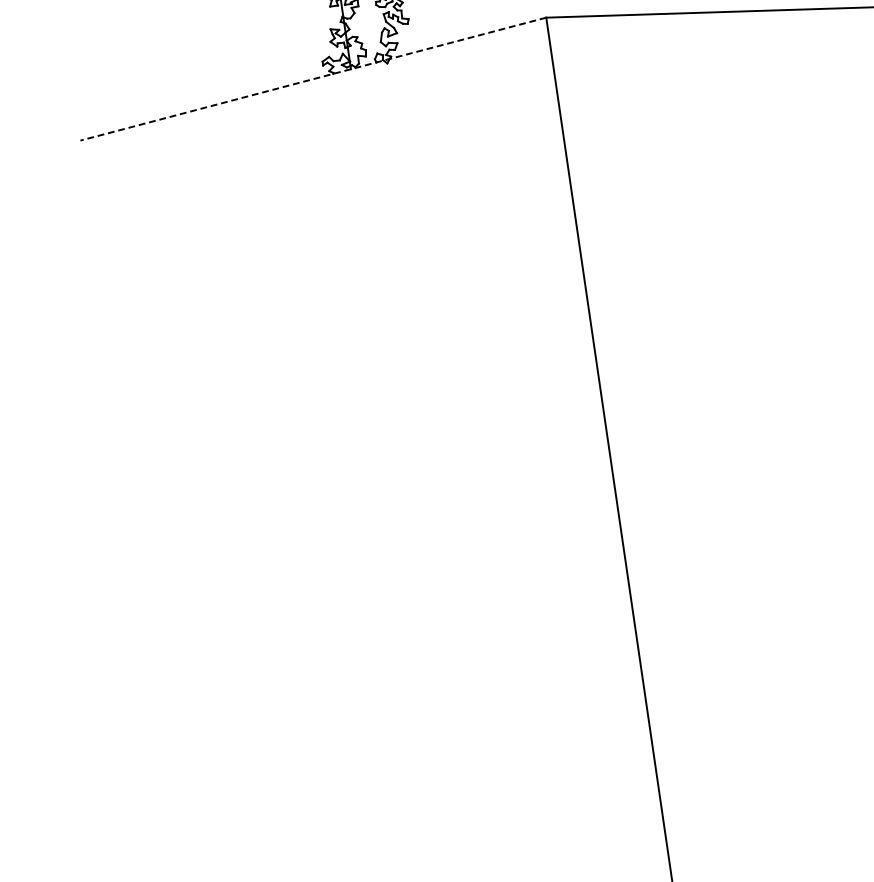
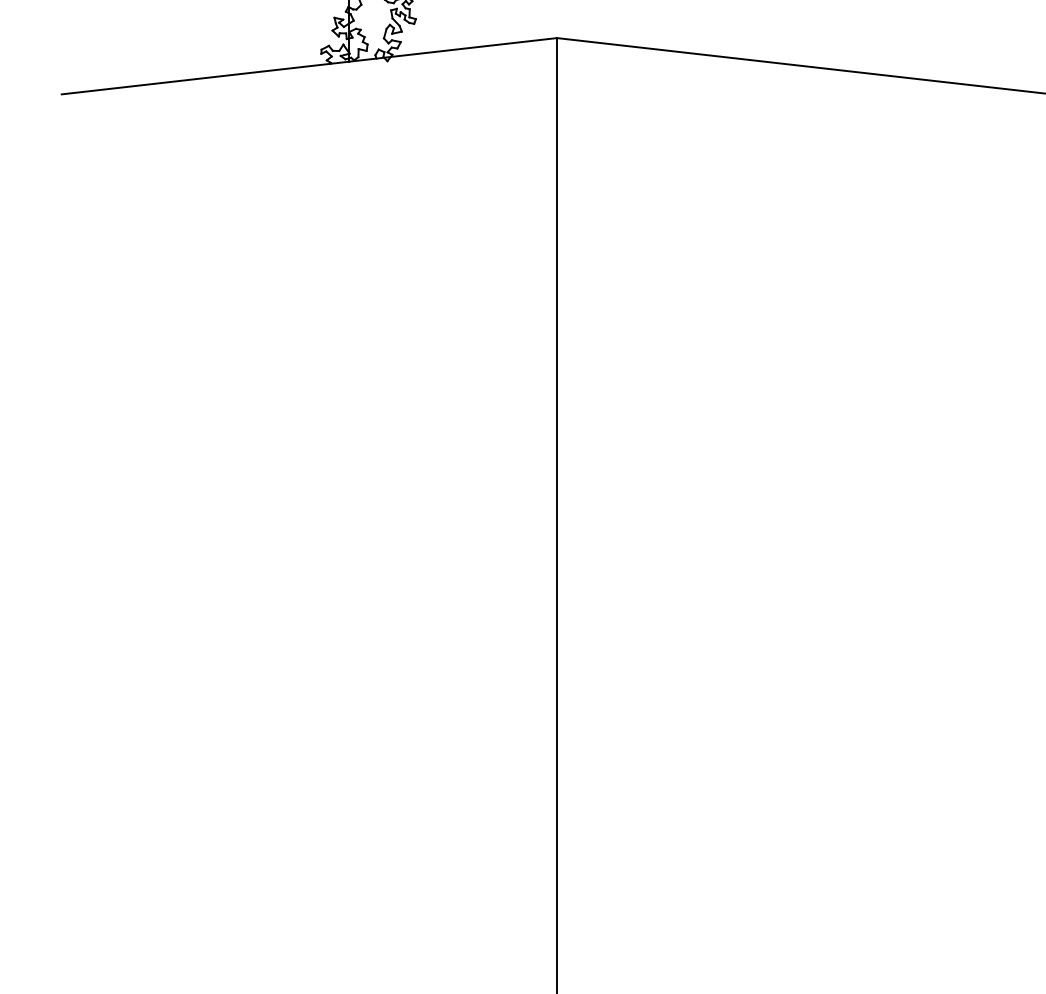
line: (312, 79) -> (308, 66), dashed -> solid

